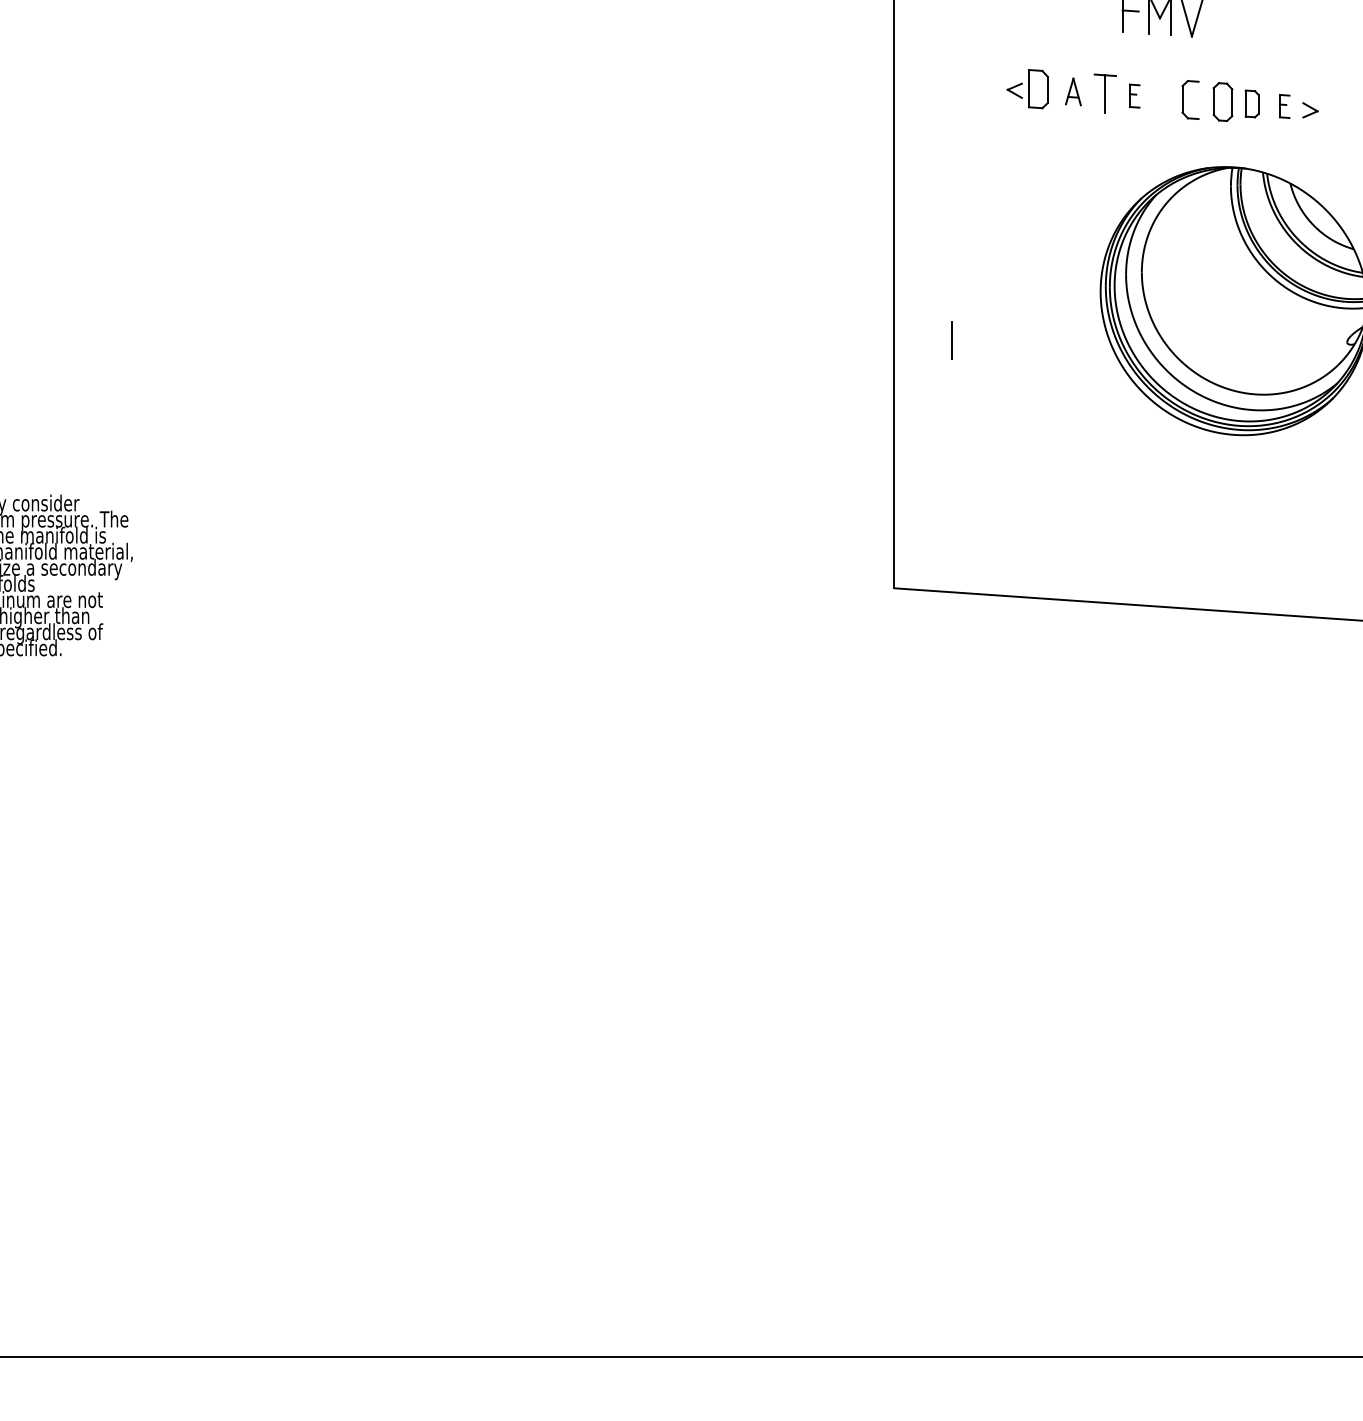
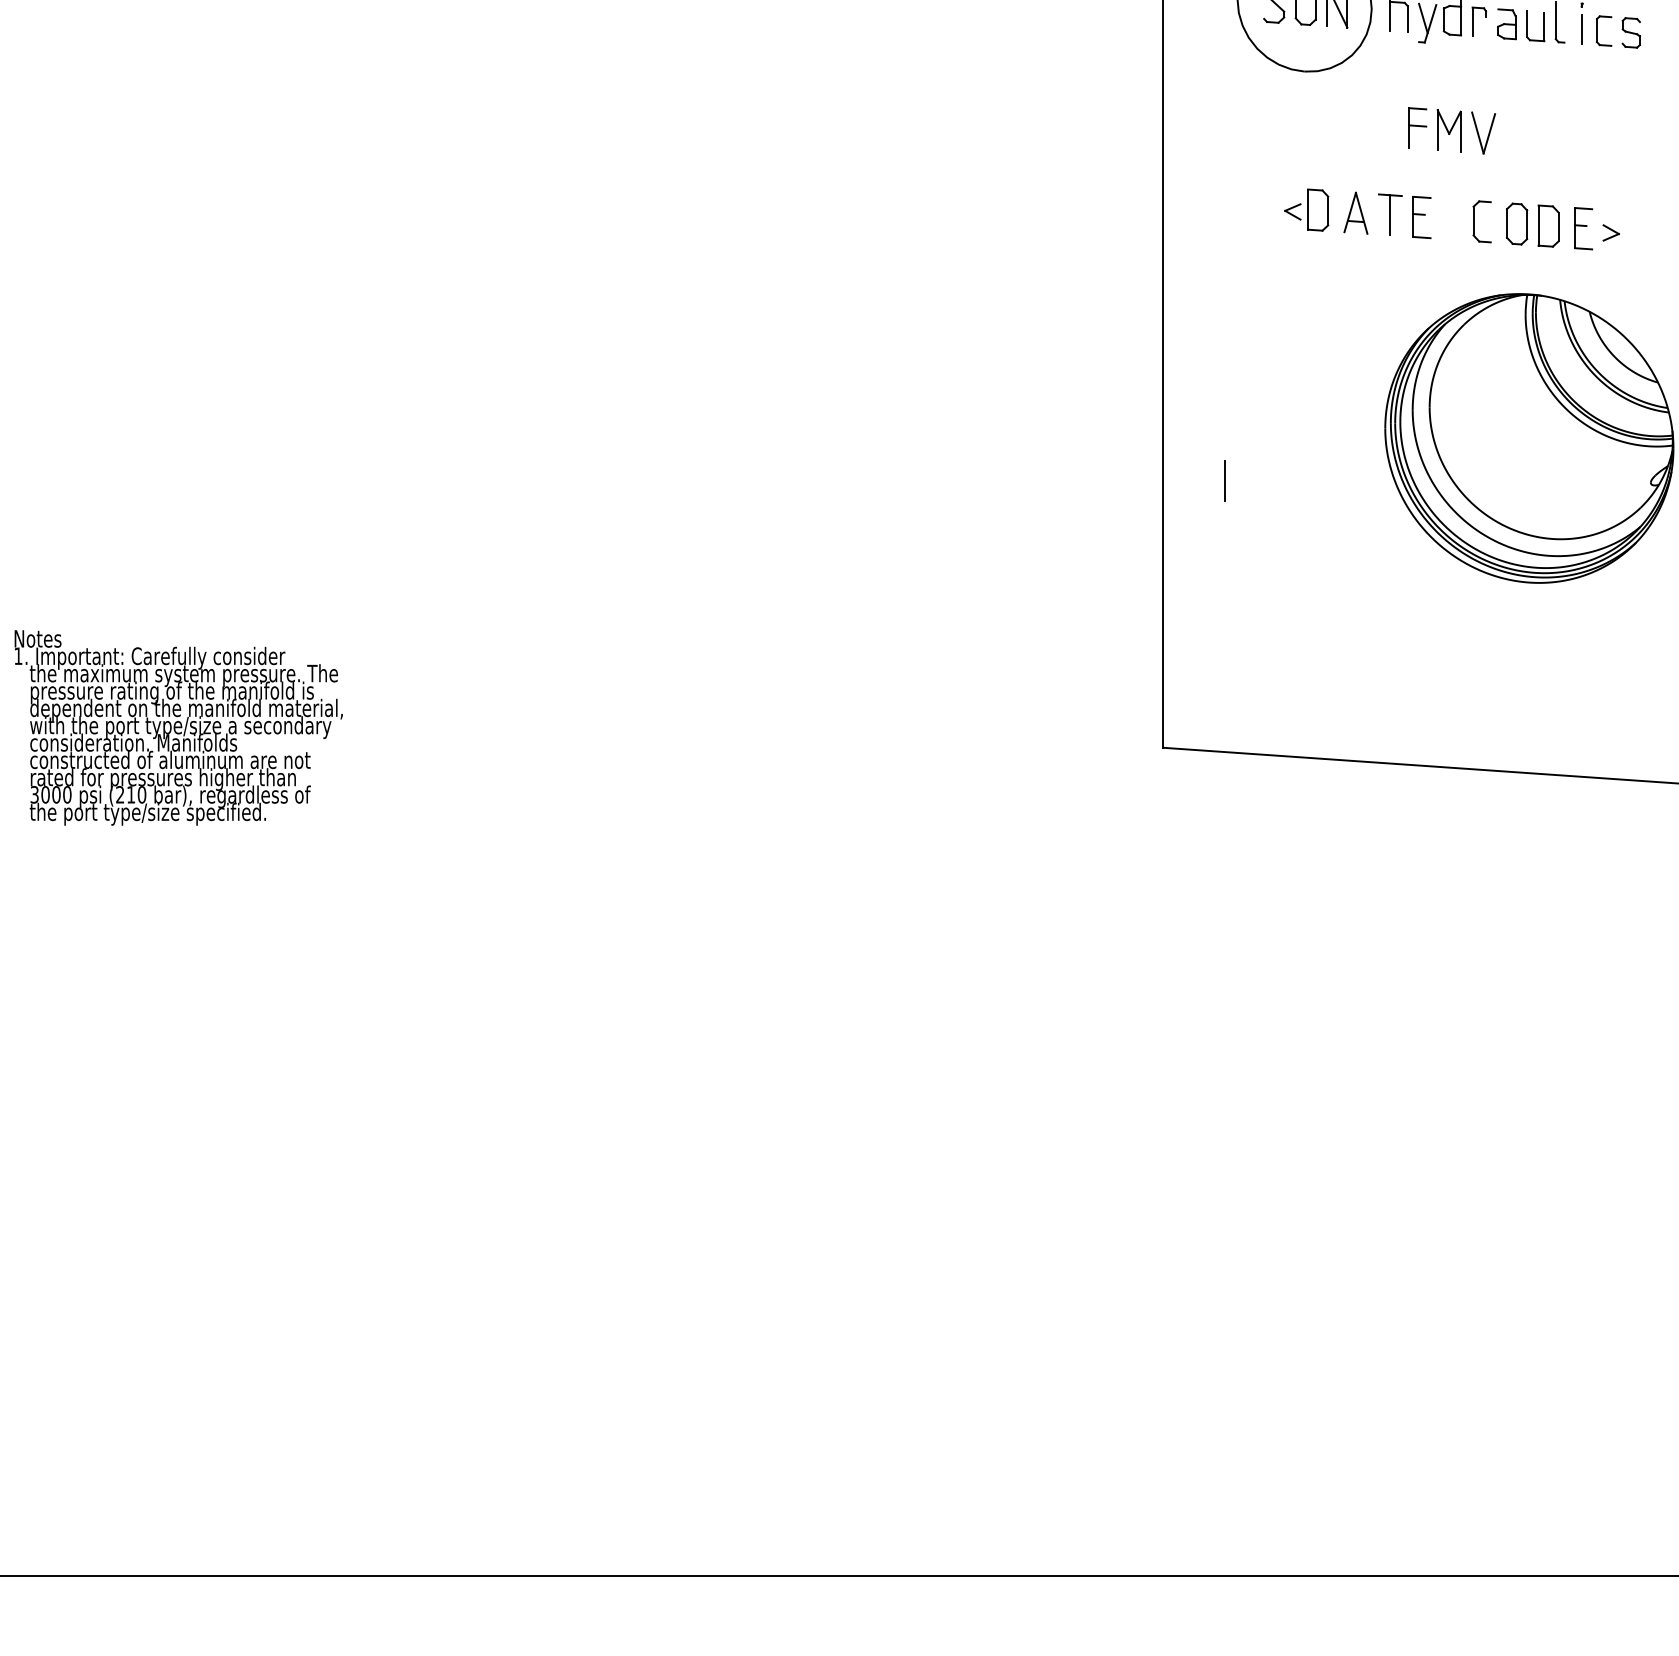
part: (1072, 91) -> (1355, 212), size x1.43
part: (1134, 95) -> (1421, 217), size x1.67
part: (1252, 103) -> (1548, 225), size x1.43
part: (1284, 106) -> (1583, 228), size x1.67

